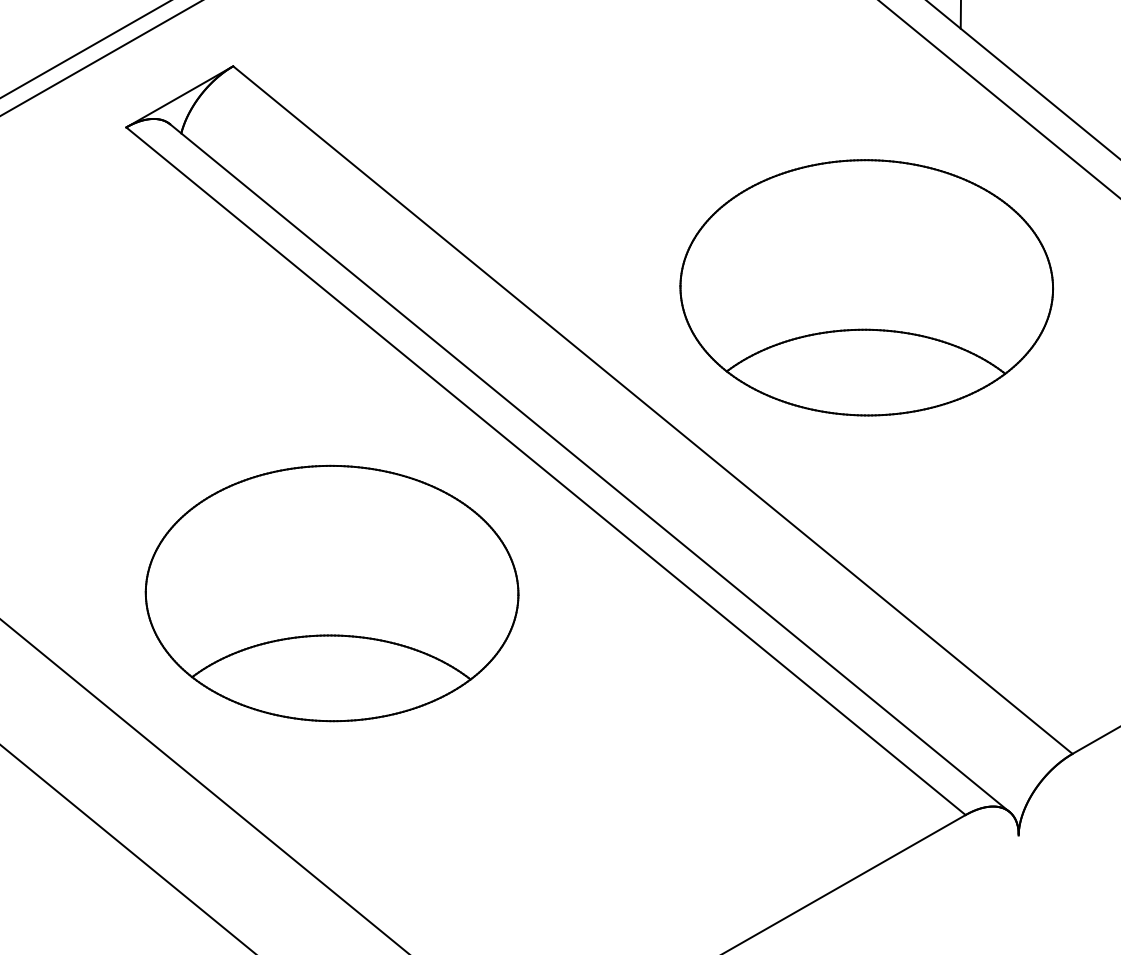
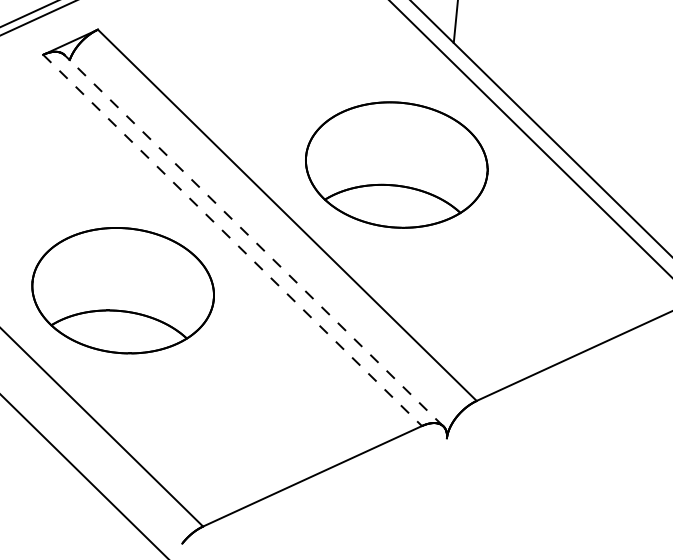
line: (588, 467) -> (253, 240), solid -> dashed
line: (545, 471) -> (232, 240), solid -> dashed

